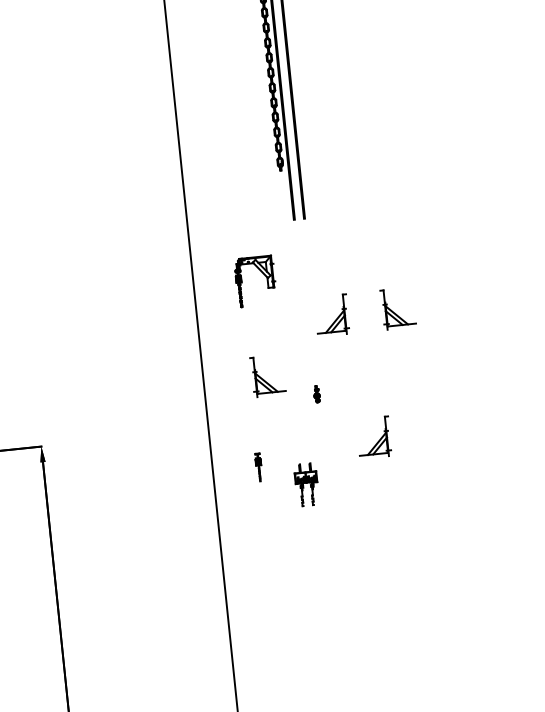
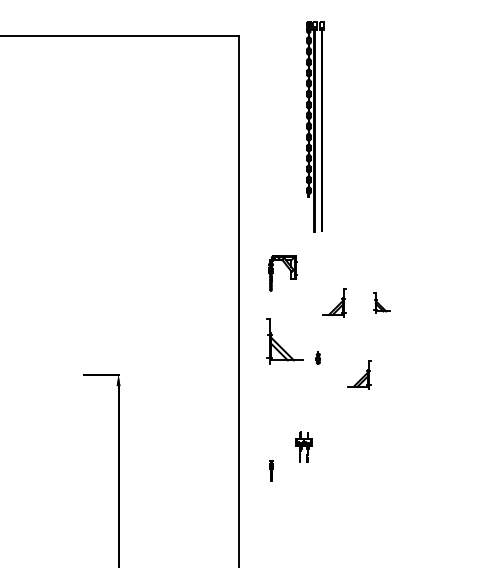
part: (398, 307) -> (382, 302), size x0.7
part: (267, 376) -> (284, 341), size x1.6
part: (374, 437) -> (359, 374), moved
line: (258, 467) -> (271, 470), moved
part: (305, 483) -> (303, 446), moved

